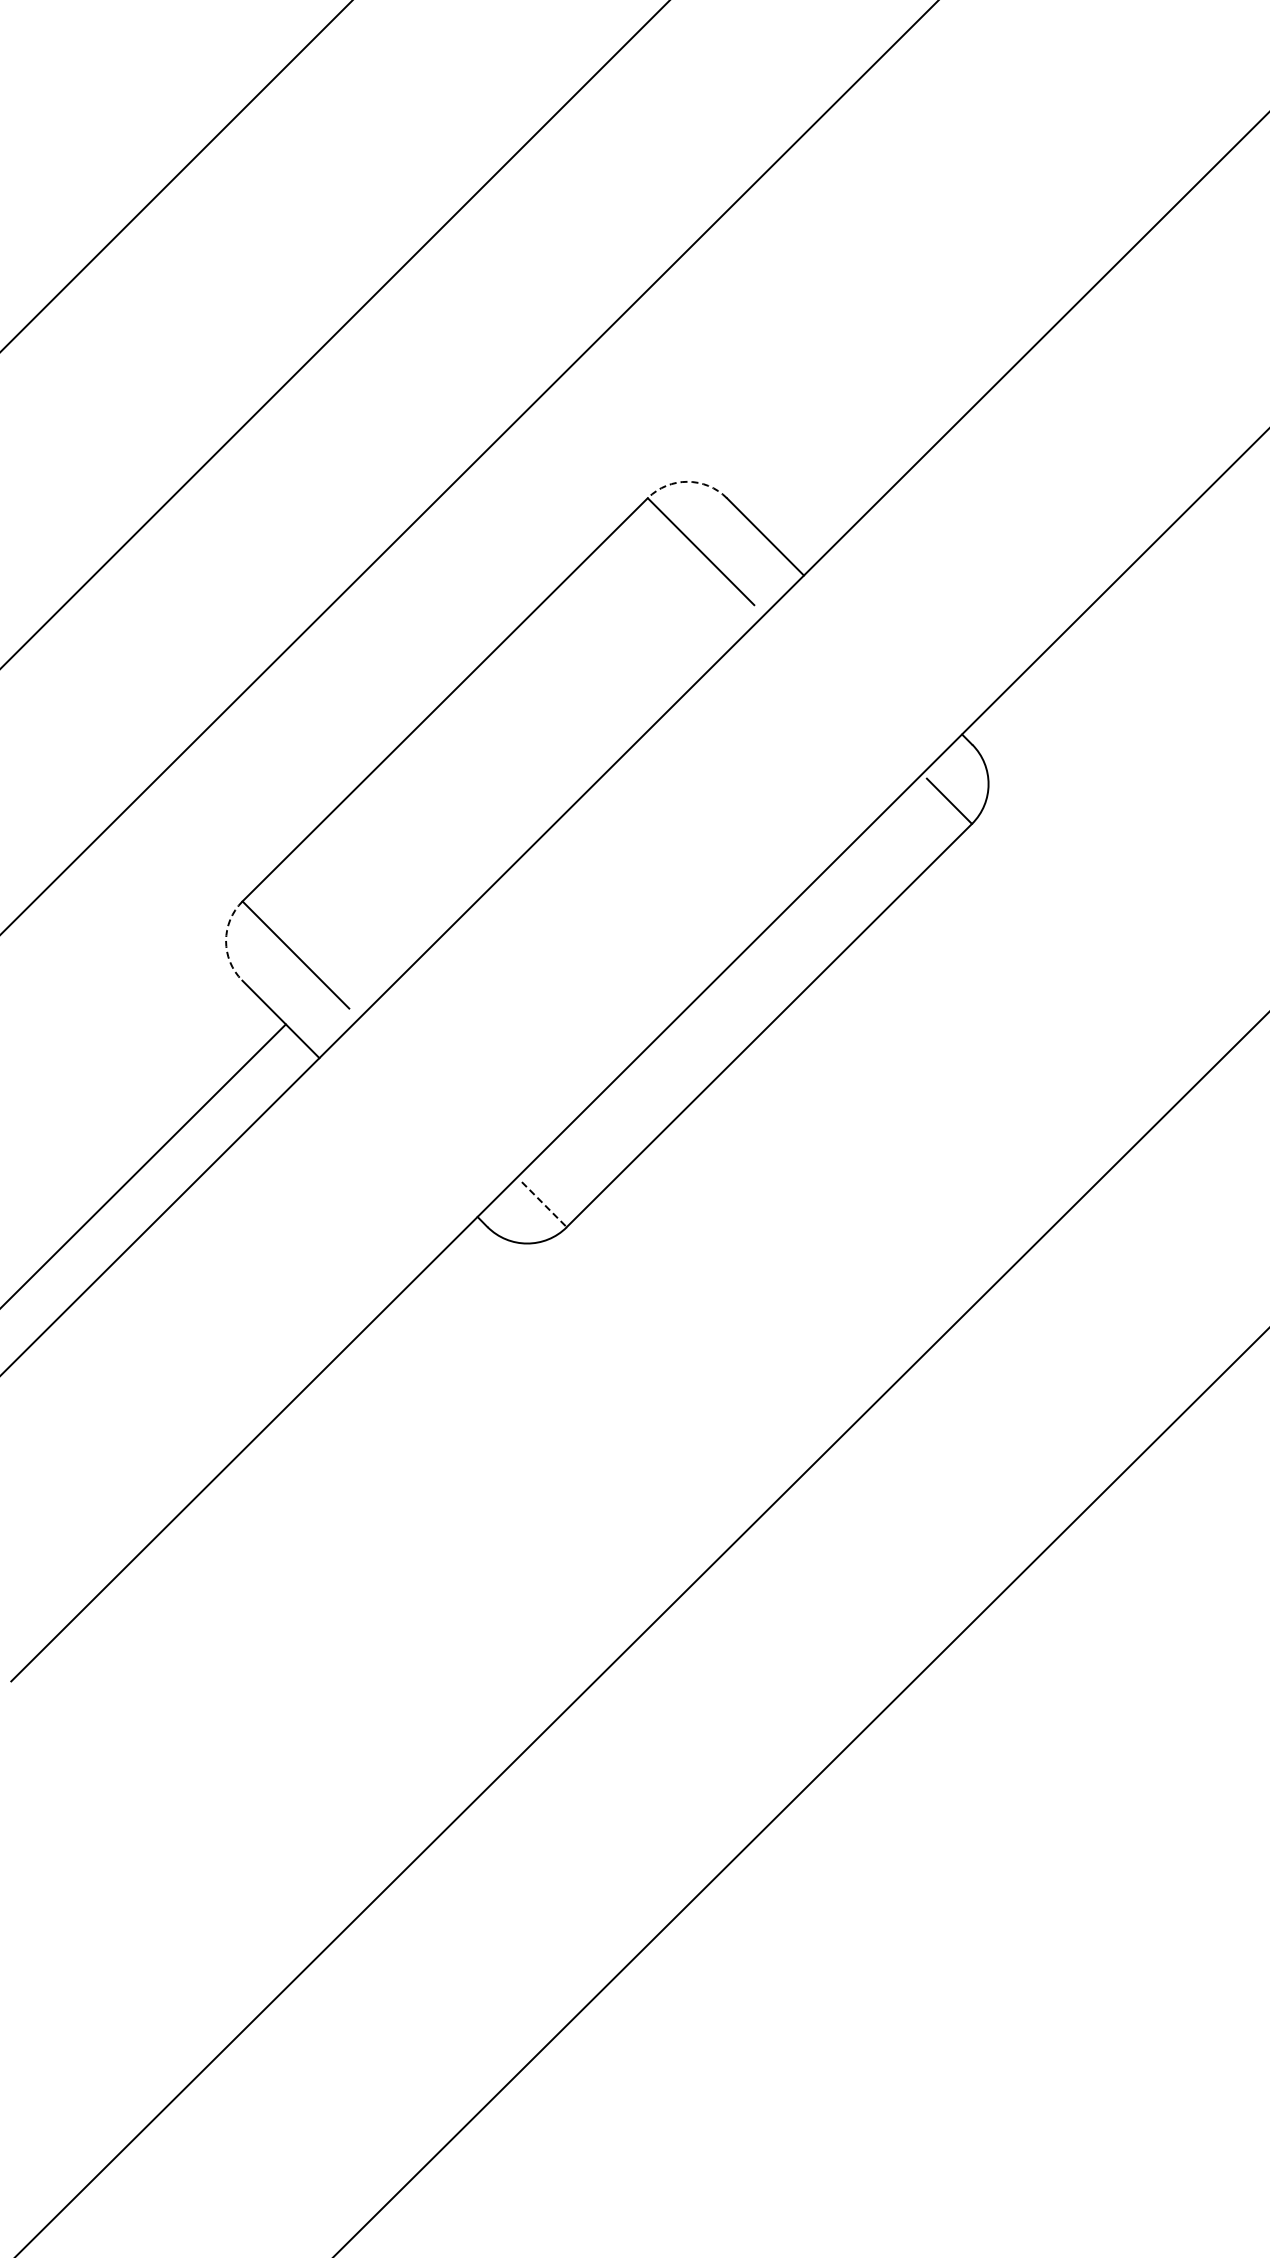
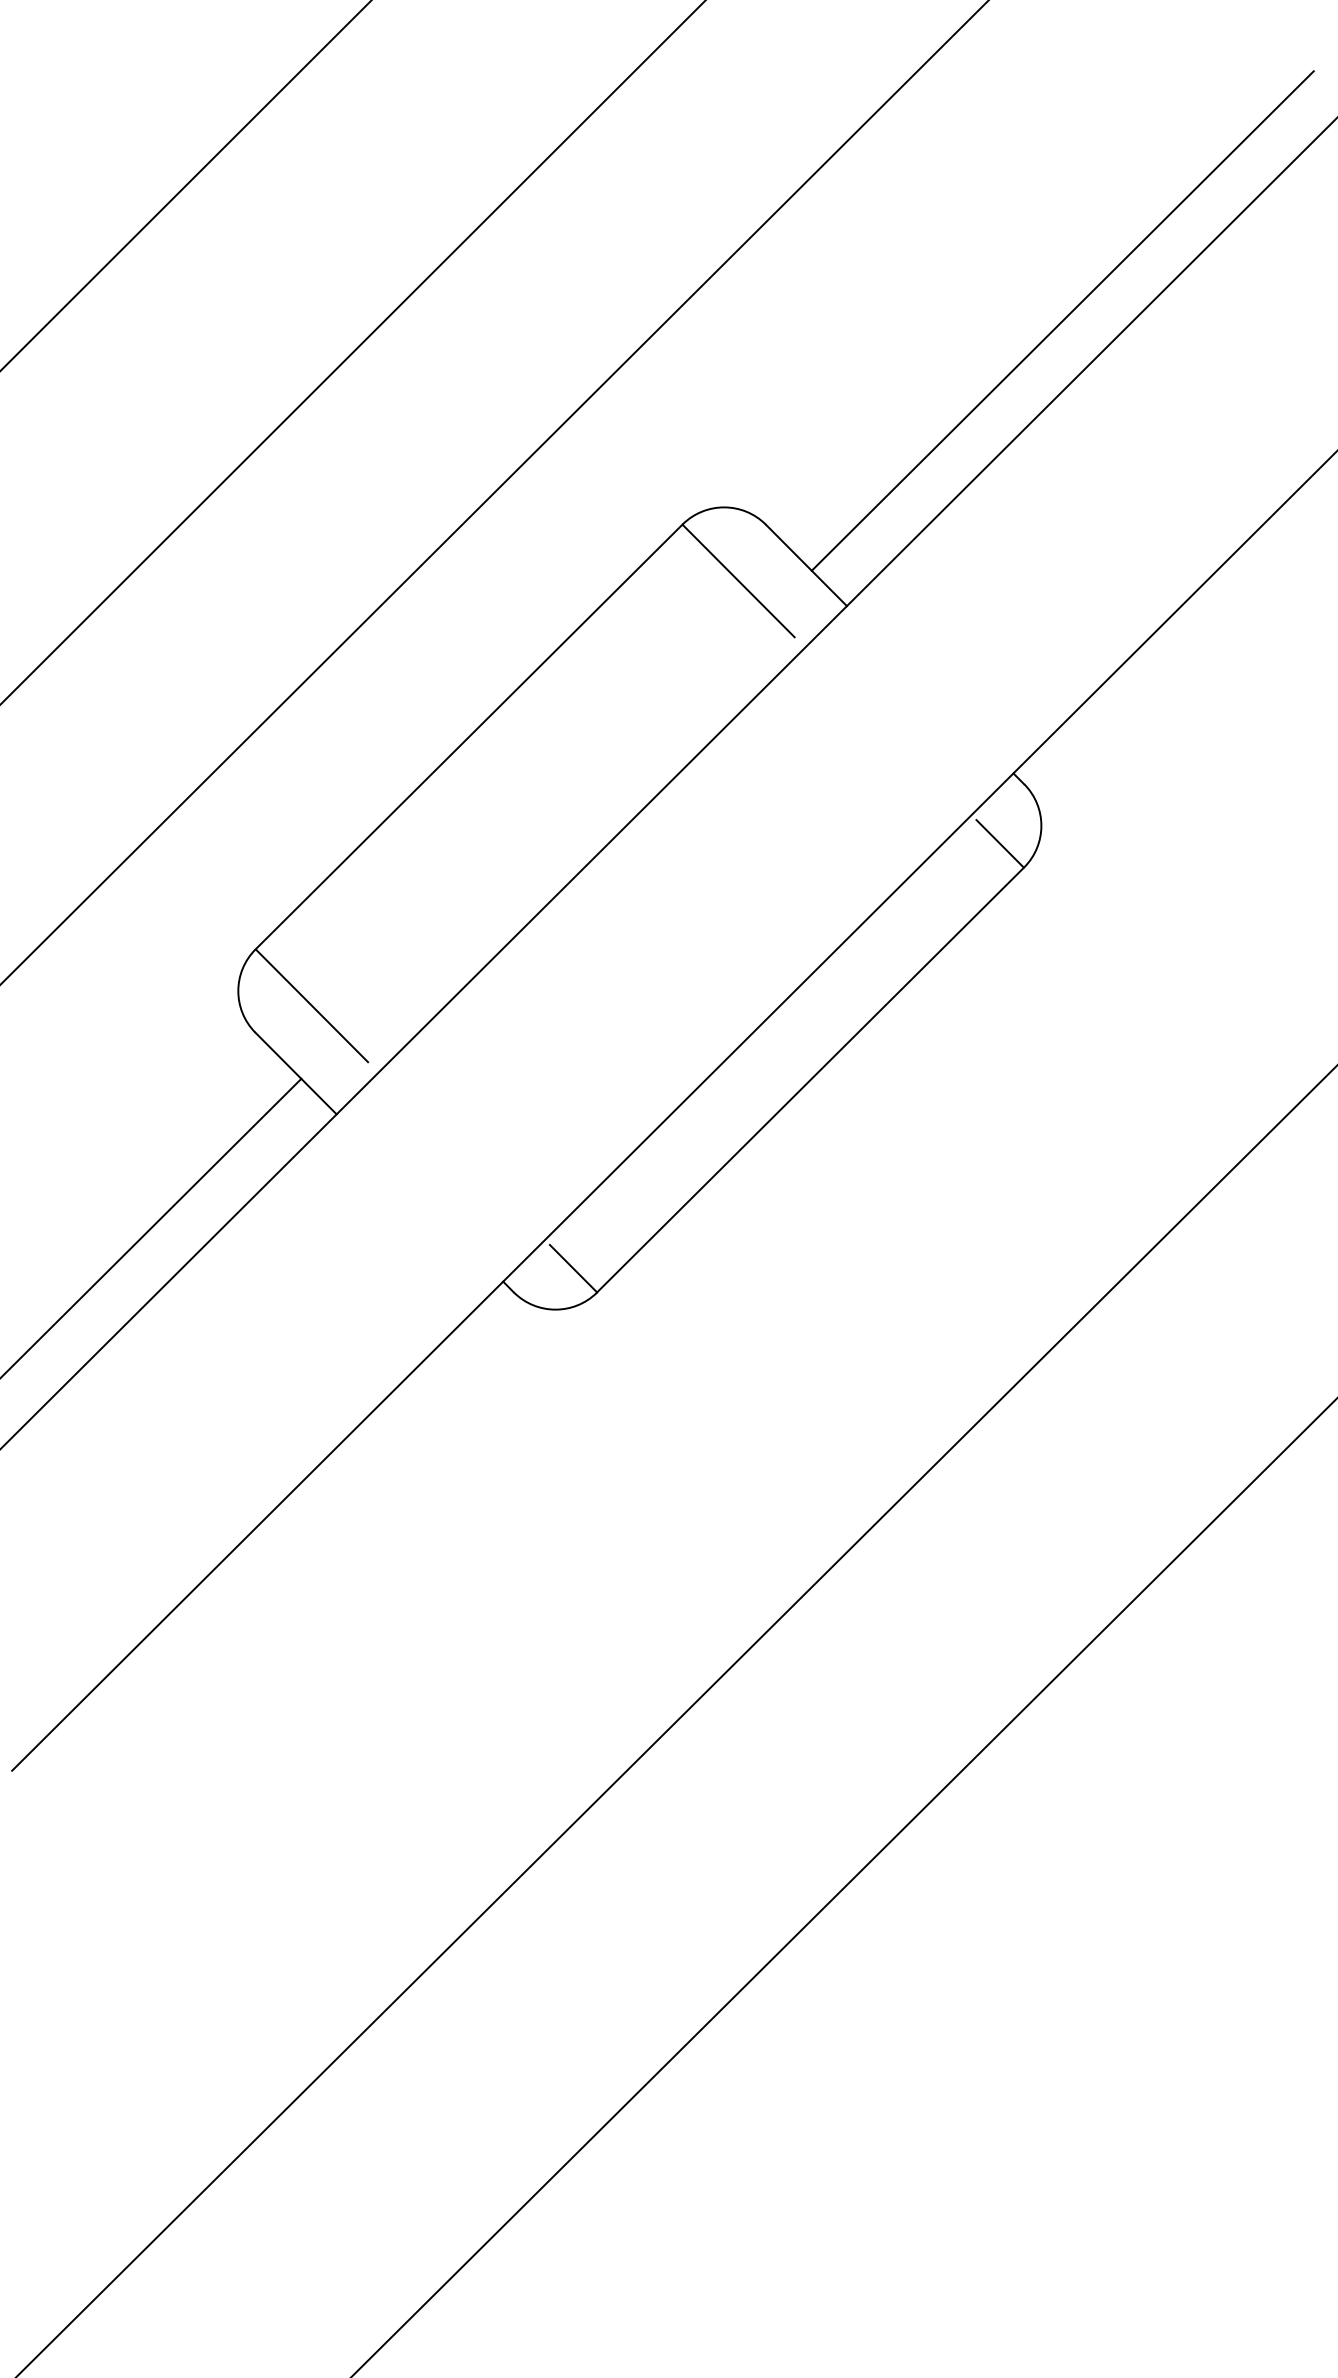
line: (1008, 304) -> (1062, 320), added
arc: (687, 481) -> (724, 507), dashed -> solid
arc: (226, 940) -> (238, 990), dashed -> solid
line: (544, 1204) -> (573, 1268), dashed -> solid

